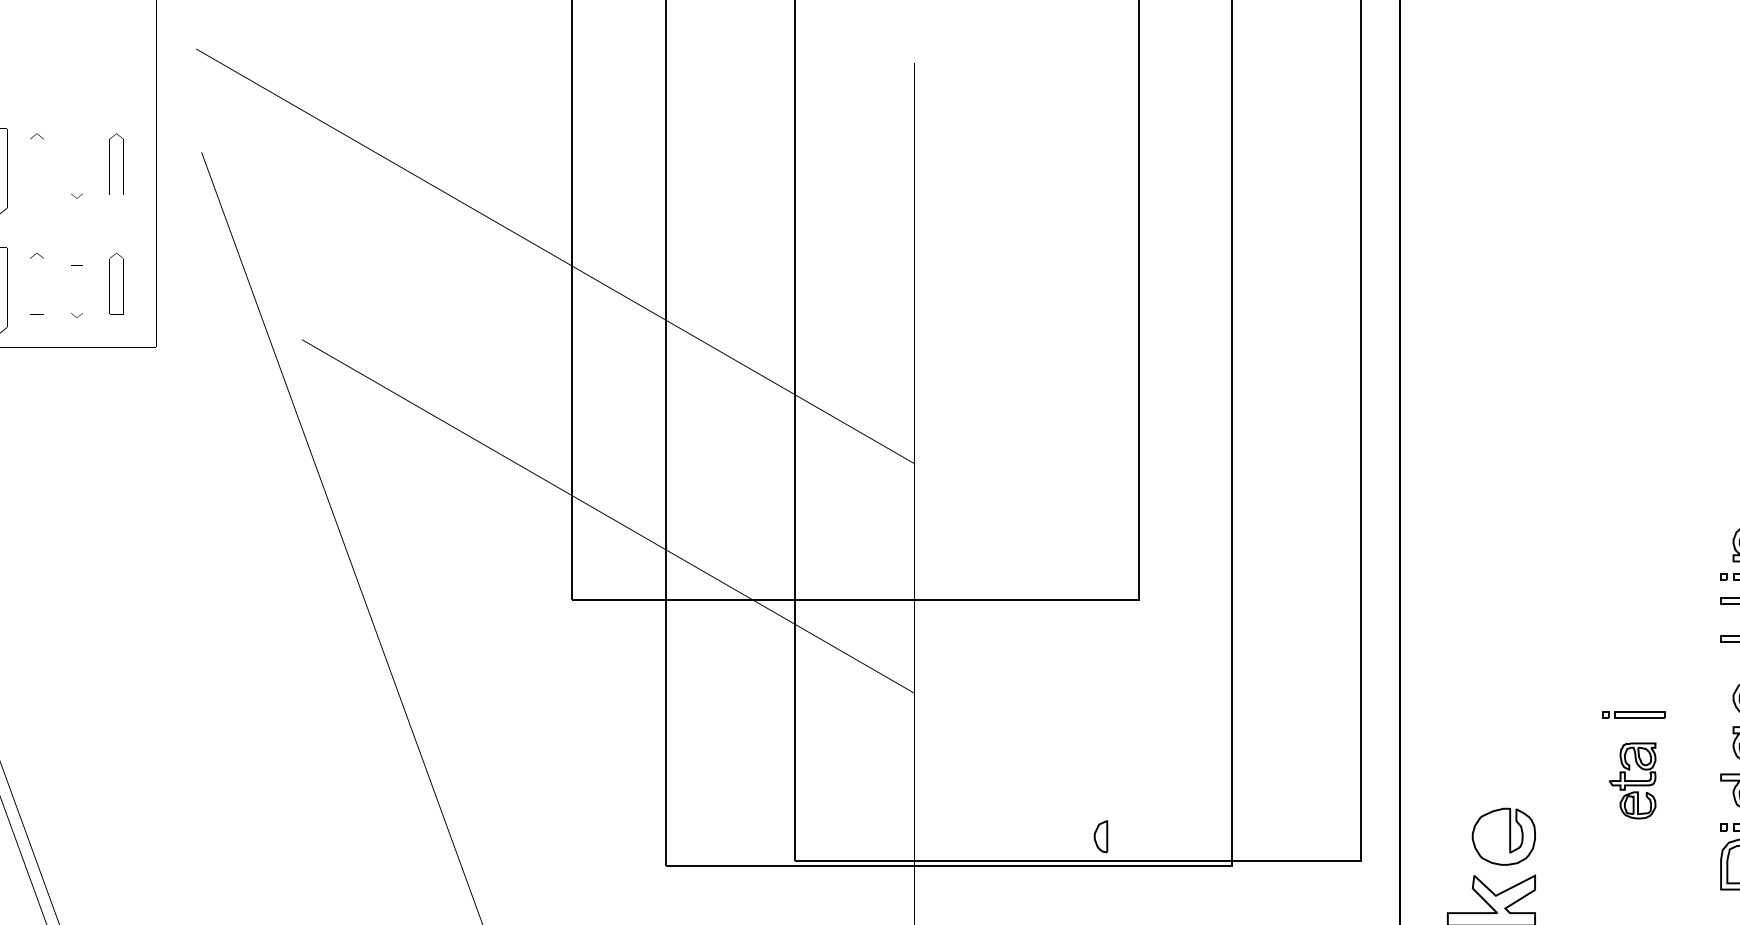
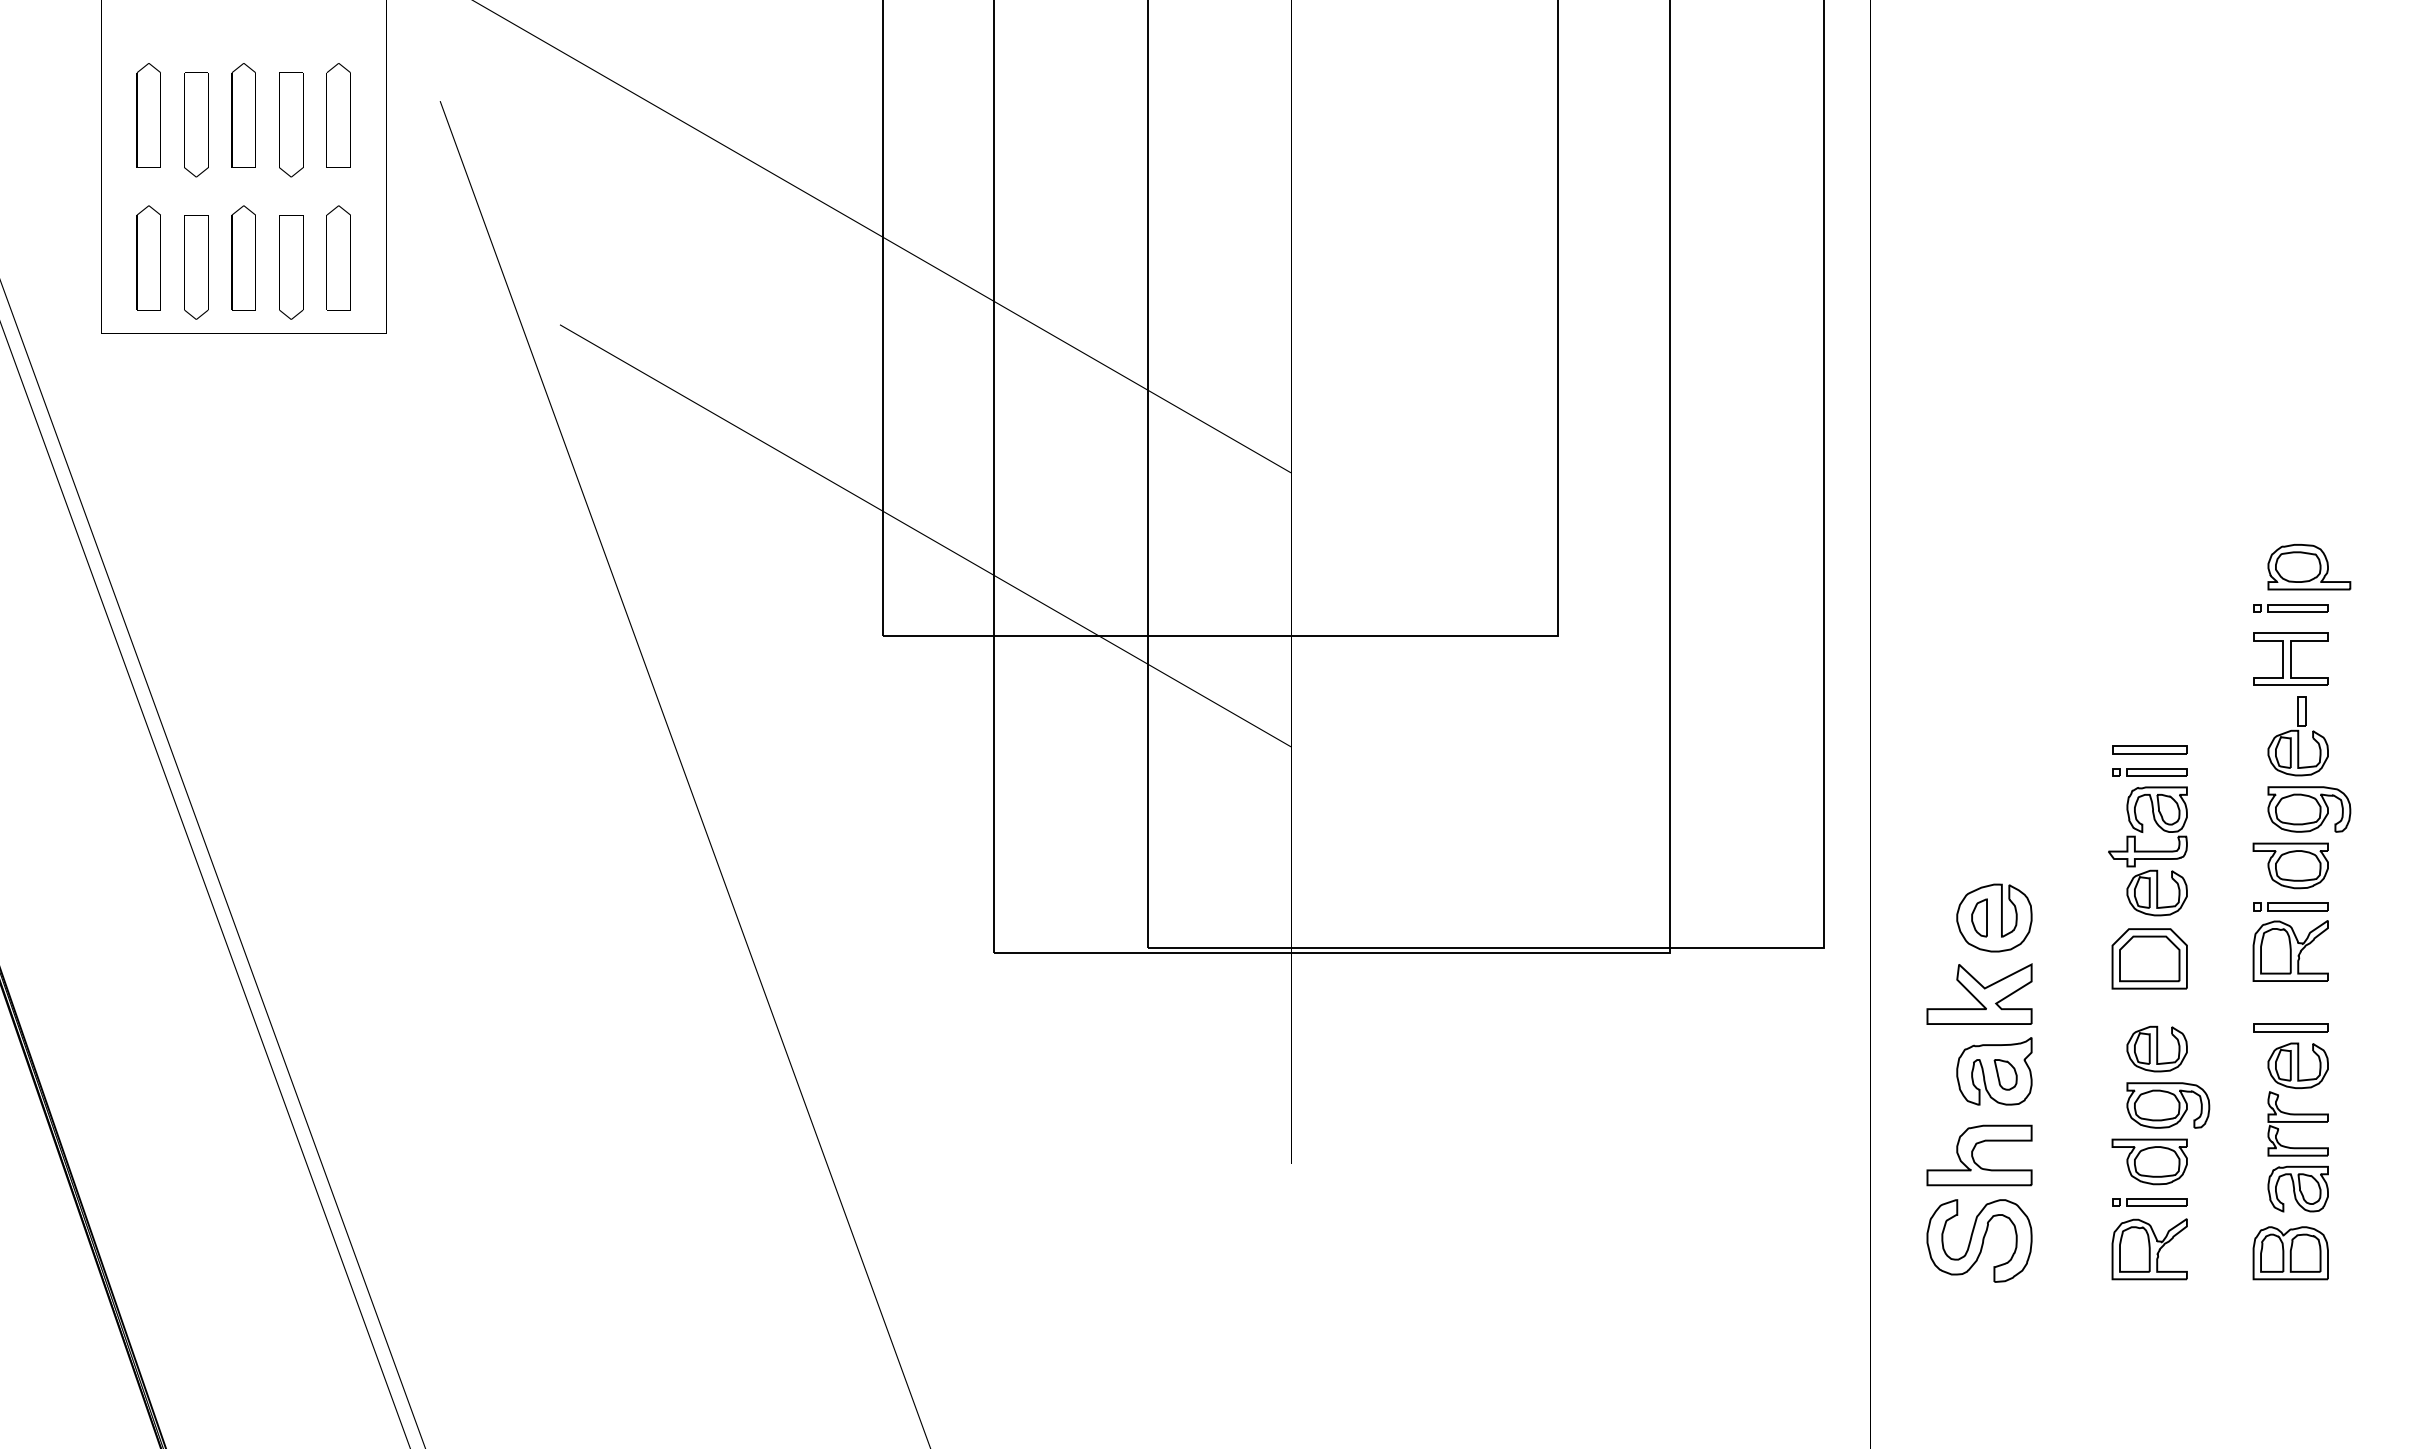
part: (36, 164) -> (243, 115), size x1.43
part: (116, 164) -> (338, 115), size x1.43
part: (77, 171) -> (291, 124), size x1.67
part: (36, 283) -> (243, 257), size x1.43
part: (116, 283) -> (338, 257), size x1.43
part: (77, 291) -> (291, 267), size x1.67
part: (1633, 695) -> (2149, 749), added
part: (1632, 781) -> (2147, 851), size x1.43
part: (1100, 836) -> (1979, 917), moved
part: (1633, 870) -> (2149, 958), added

